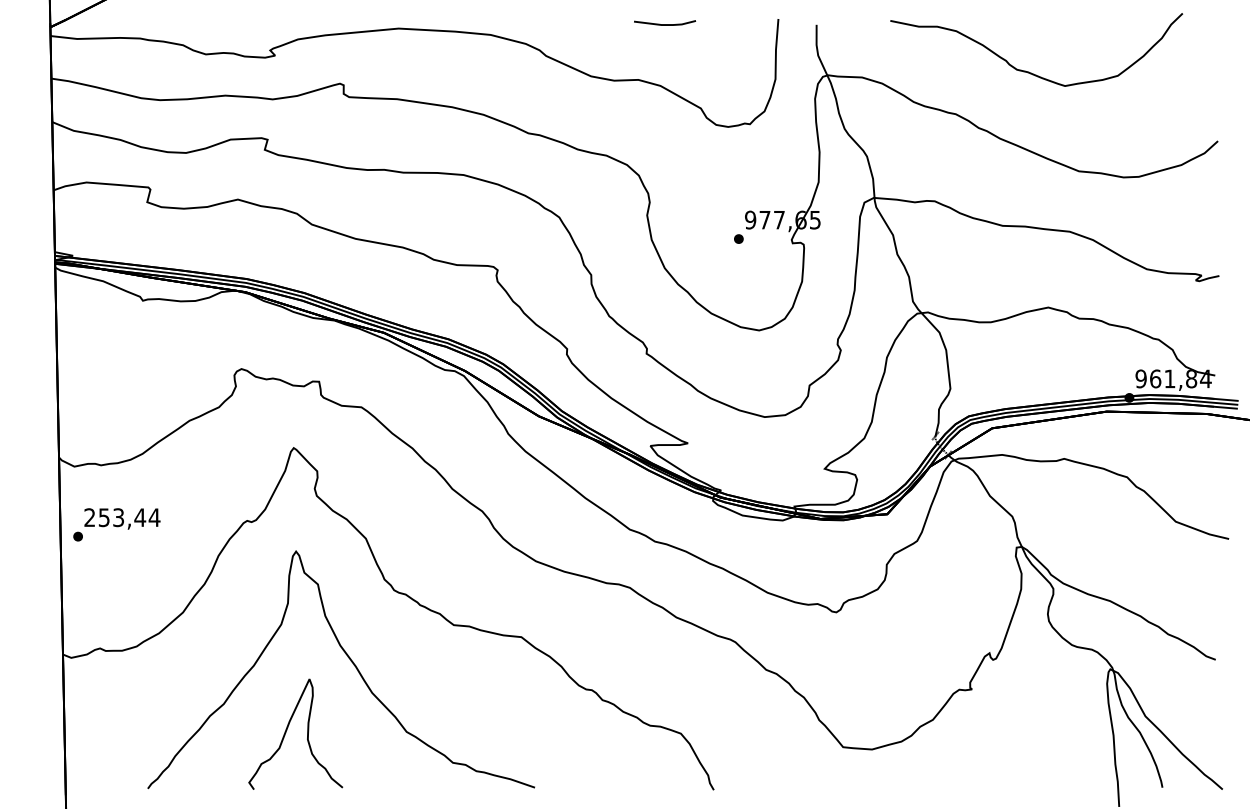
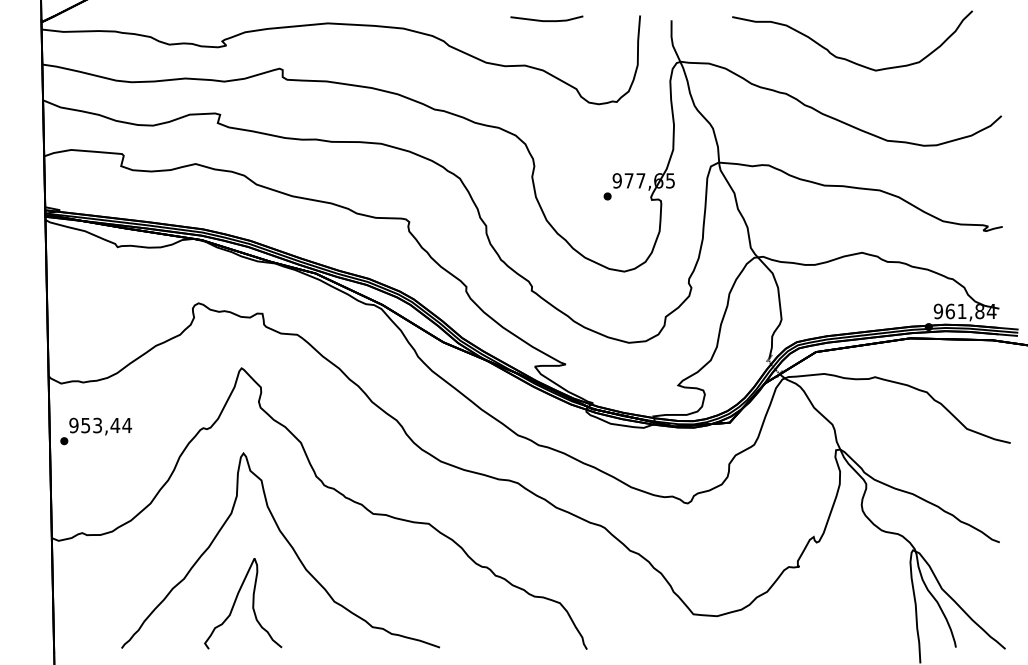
part: (664, 22) -> (546, 18), size x1.43
text: (89, 517) -> (73, 425), 253,44 -> 953,44

